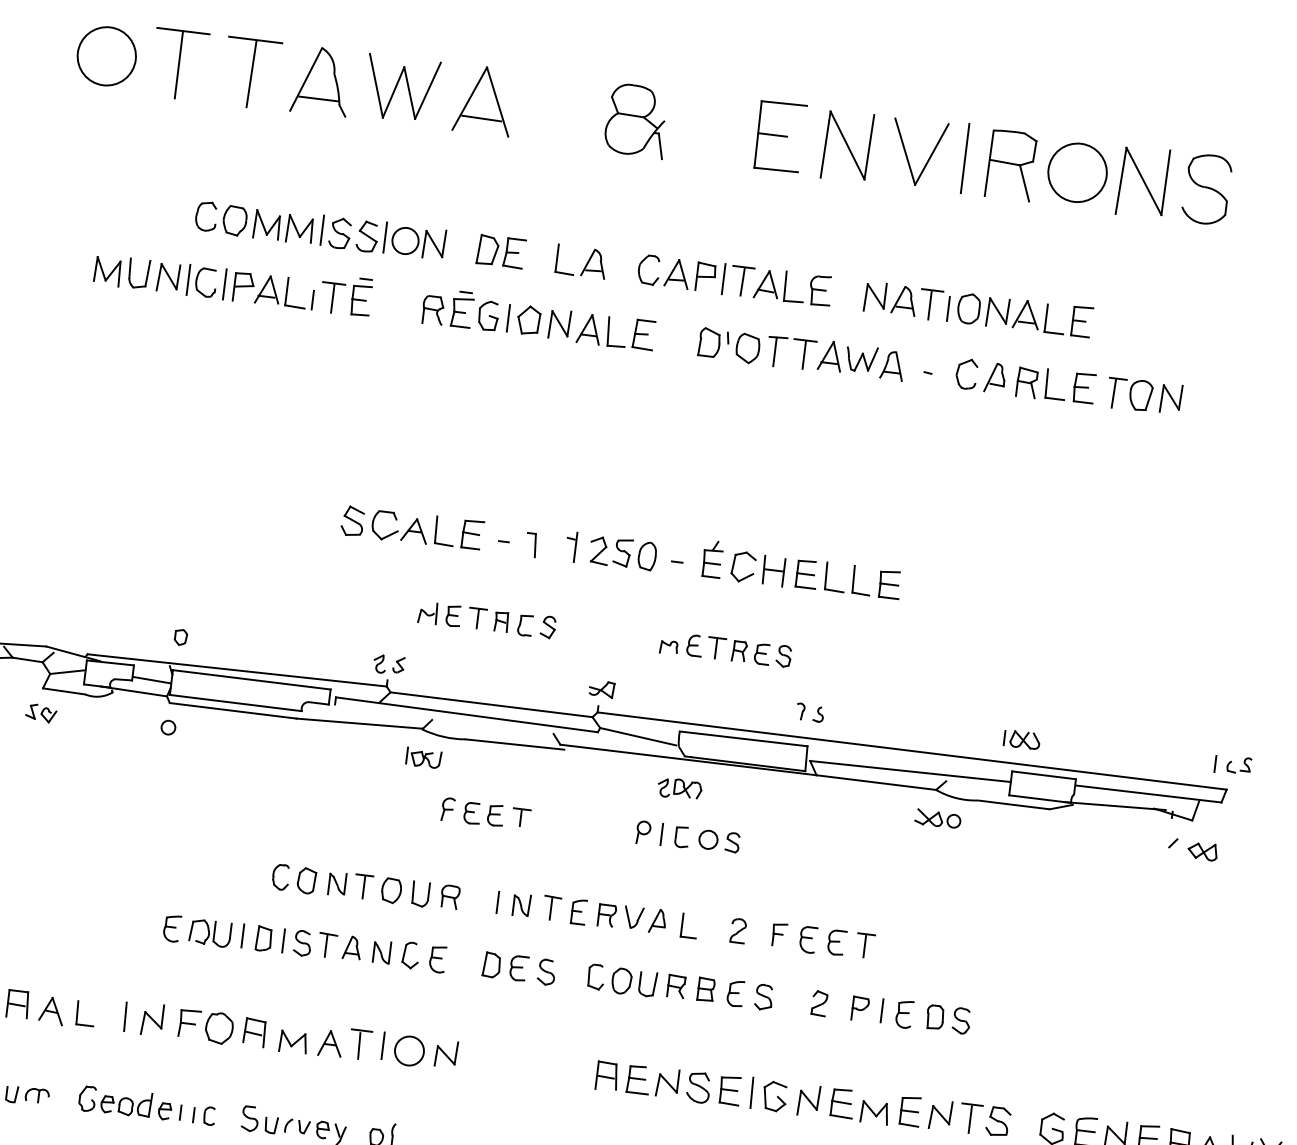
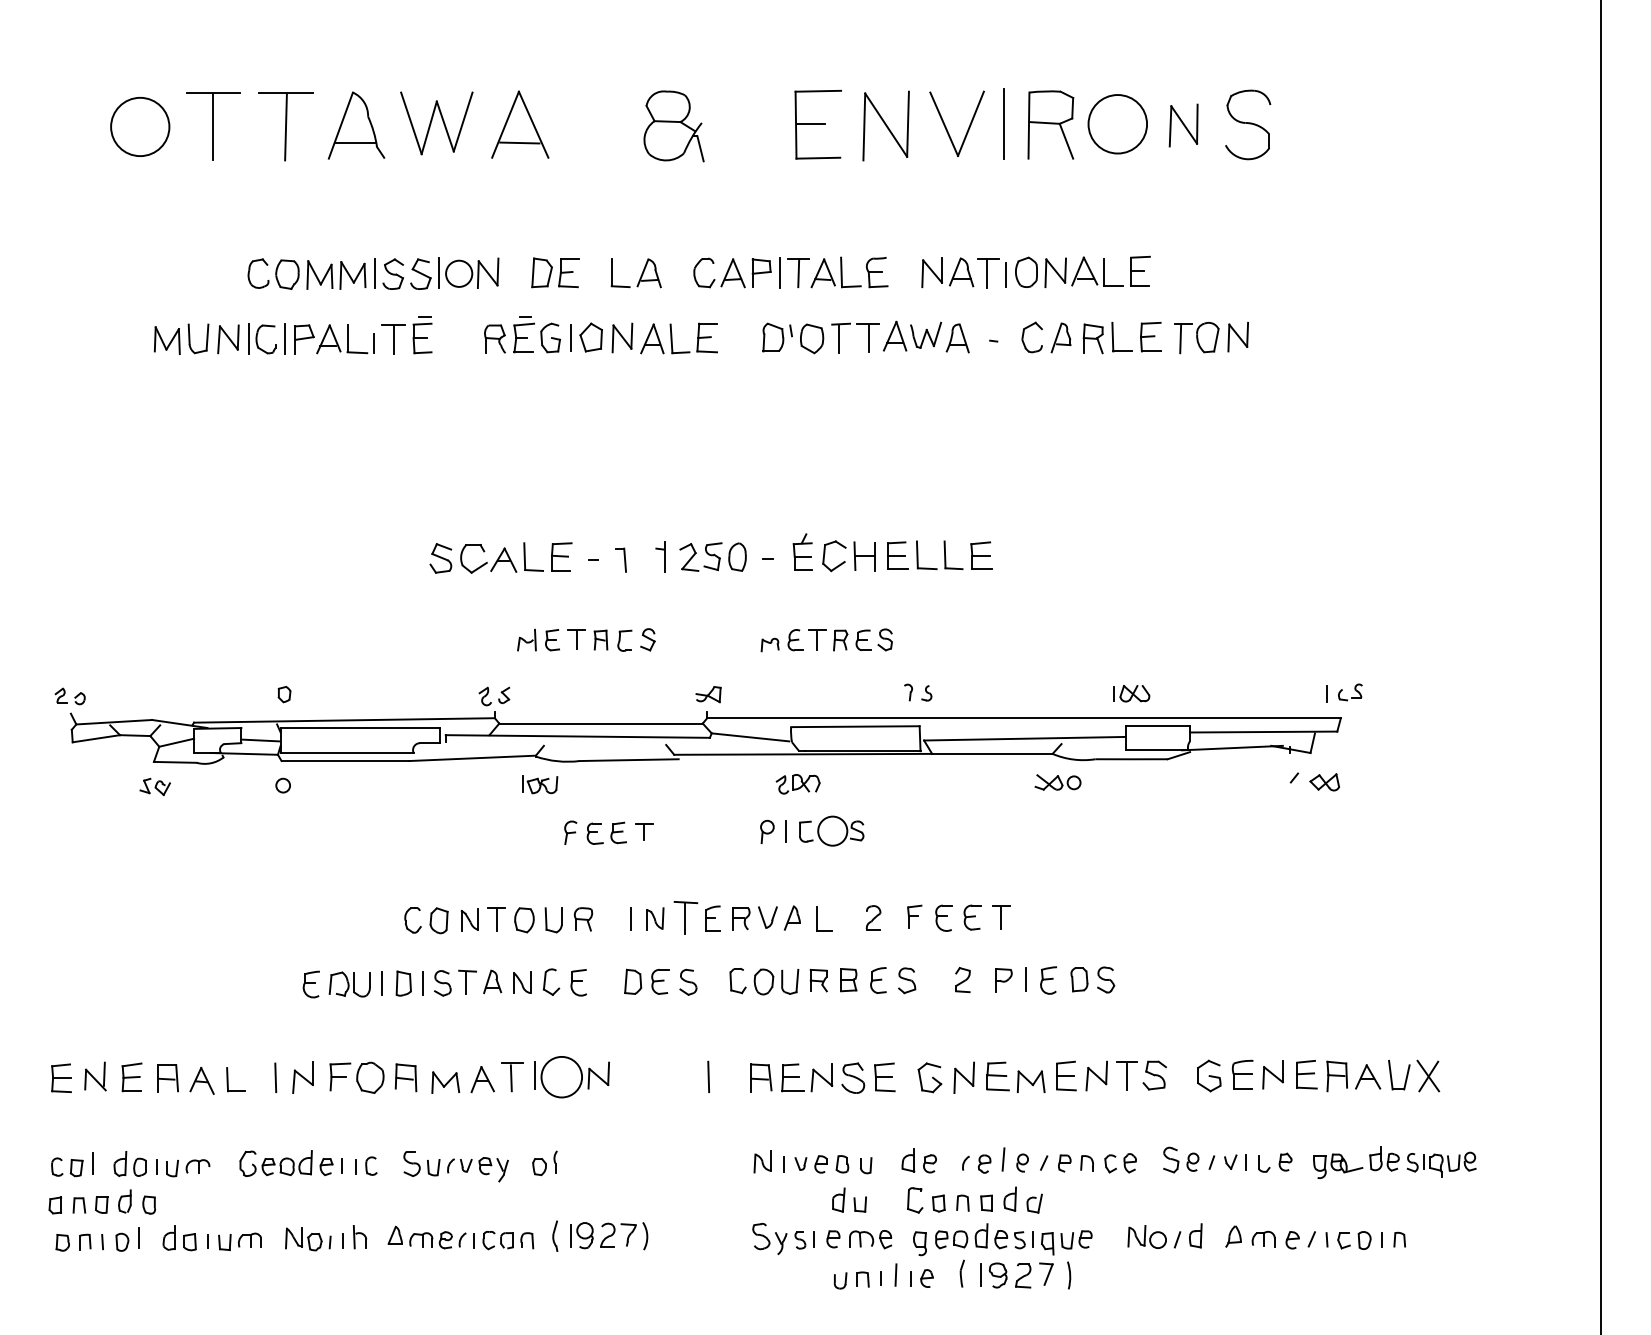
part: (1142, 182) -> (1183, 125), size x0.6
circle: (708, 840) -> (832, 831), size x1.6
part: (551, 907) -> (685, 917), size x1.4
circle: (409, 1050) -> (561, 1076), size x1.4
line: (751, 1092) -> (708, 1076), moved

